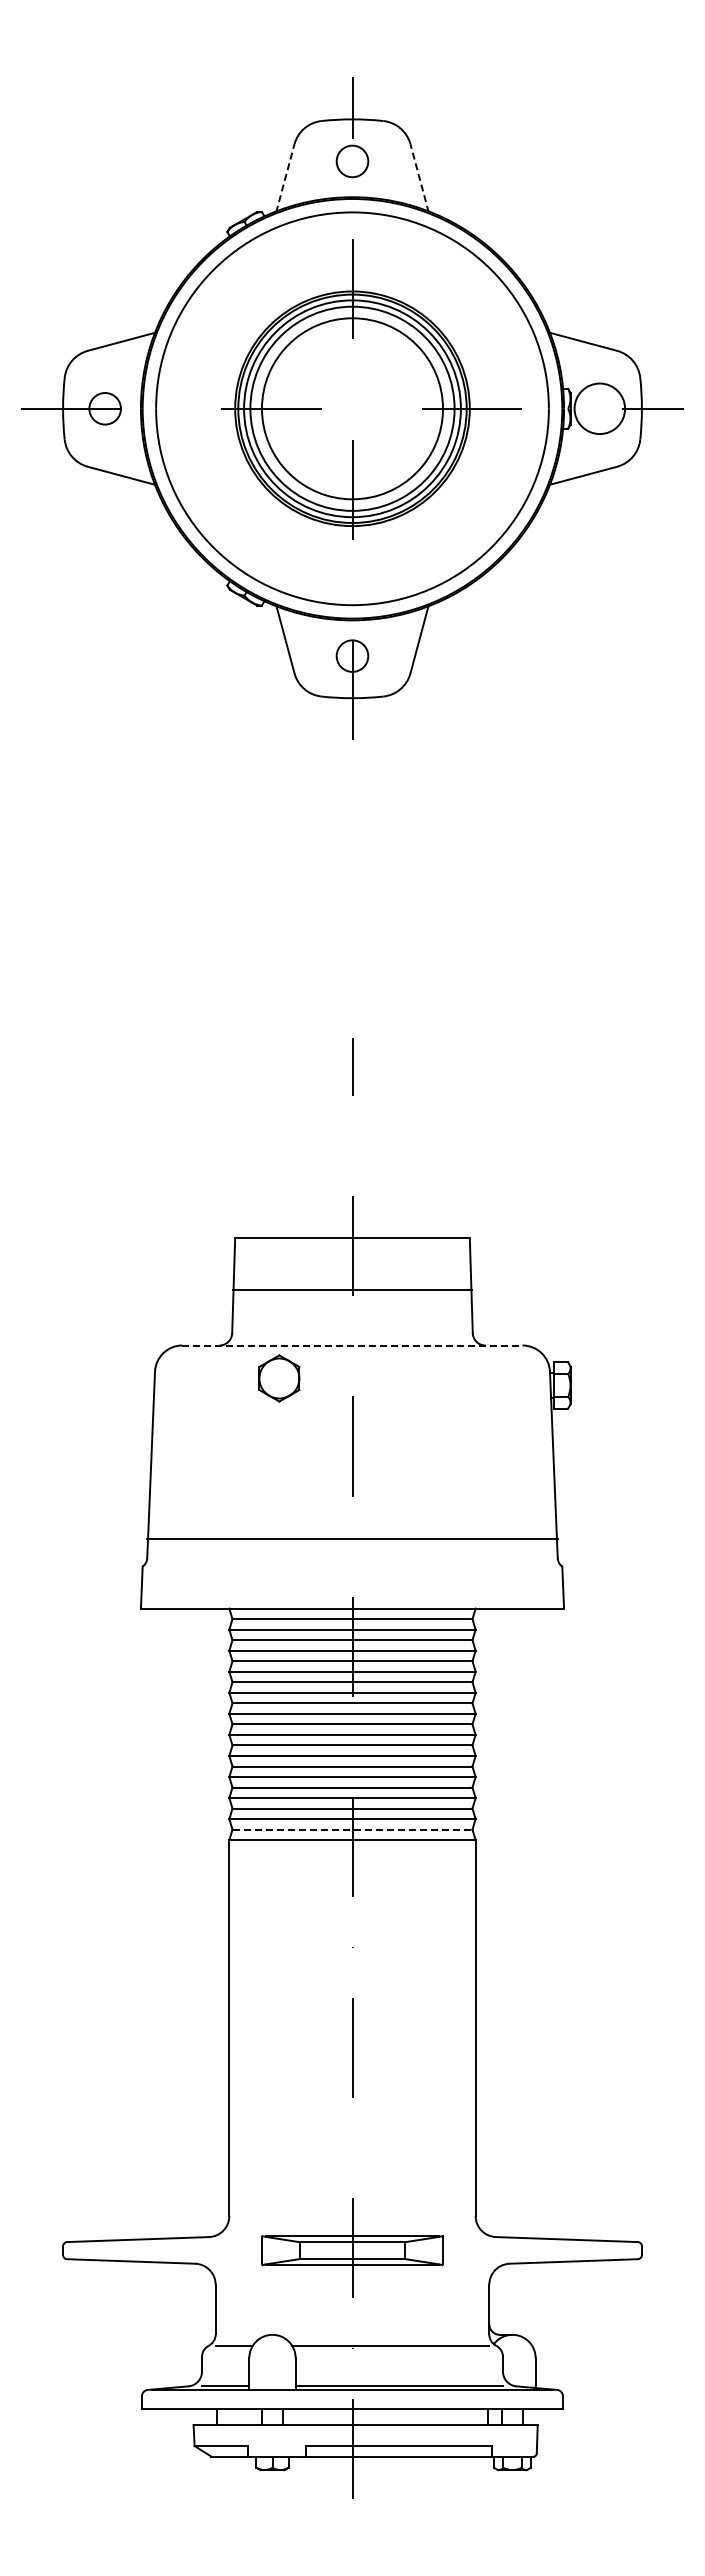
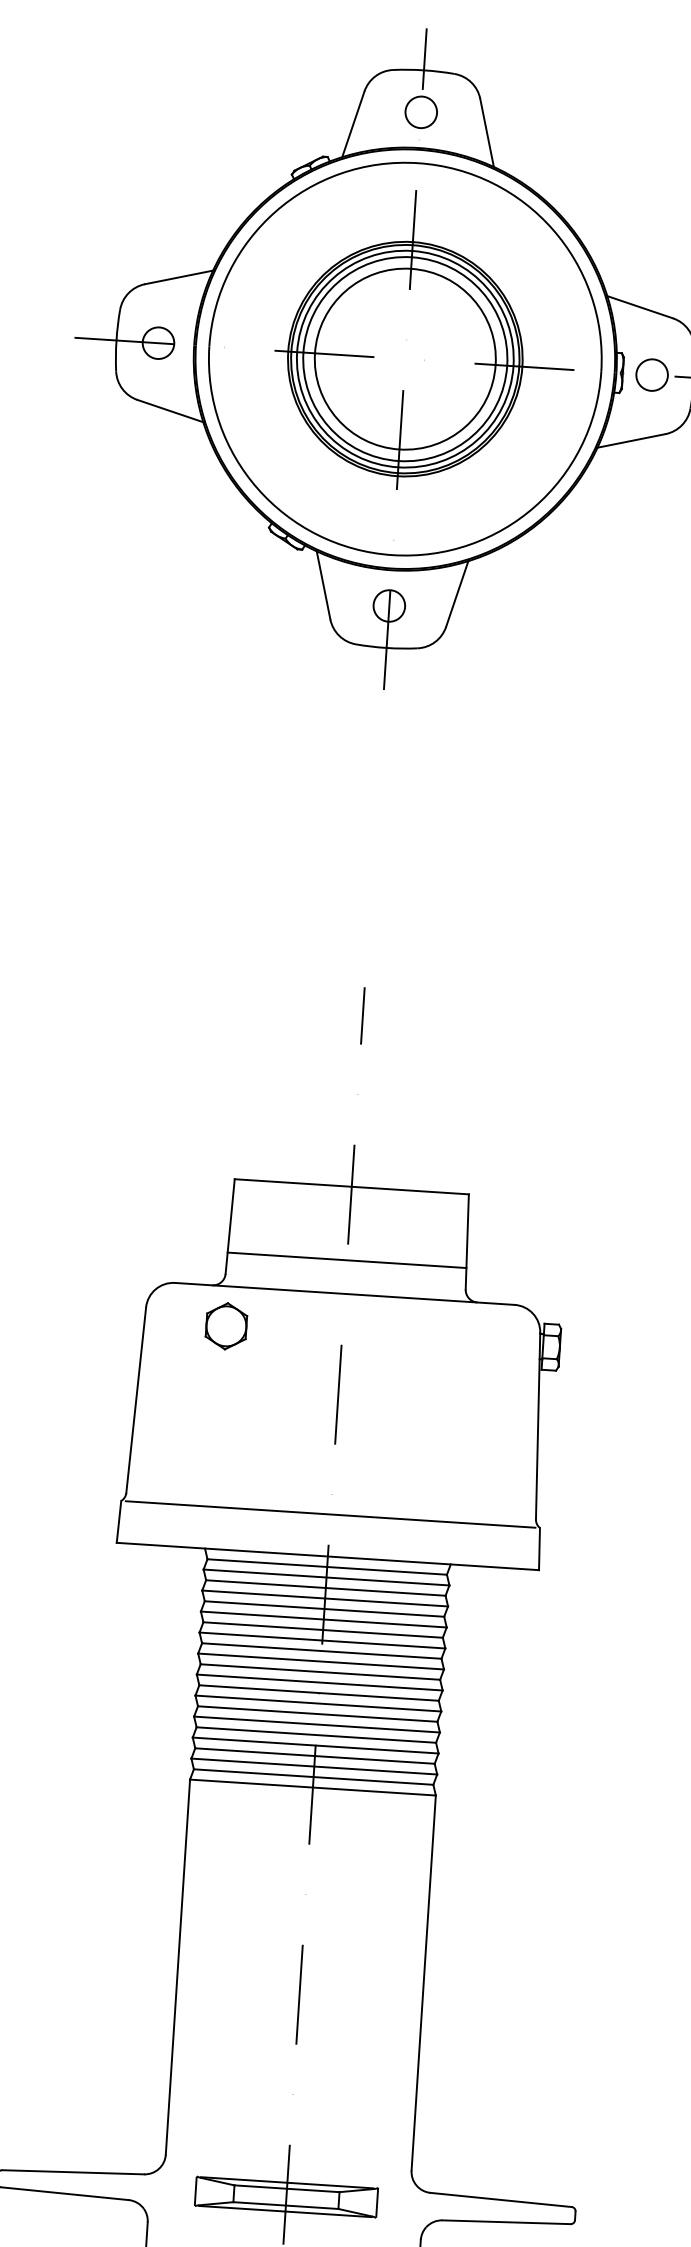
line: (285, 177) -> (353, 124), dashed -> solid
line: (419, 177) -> (487, 132), dashed -> solid
circle: (599, 408) -> (651, 374), size x0.62
line: (352, 1289) -> (347, 1259), moved
line: (352, 1345) -> (344, 1293), dashed -> solid
part: (279, 1378) -> (226, 1326), moved
line: (352, 1538) -> (330, 1514), moved
line: (352, 1829) -> (313, 1776), dashed -> solid

